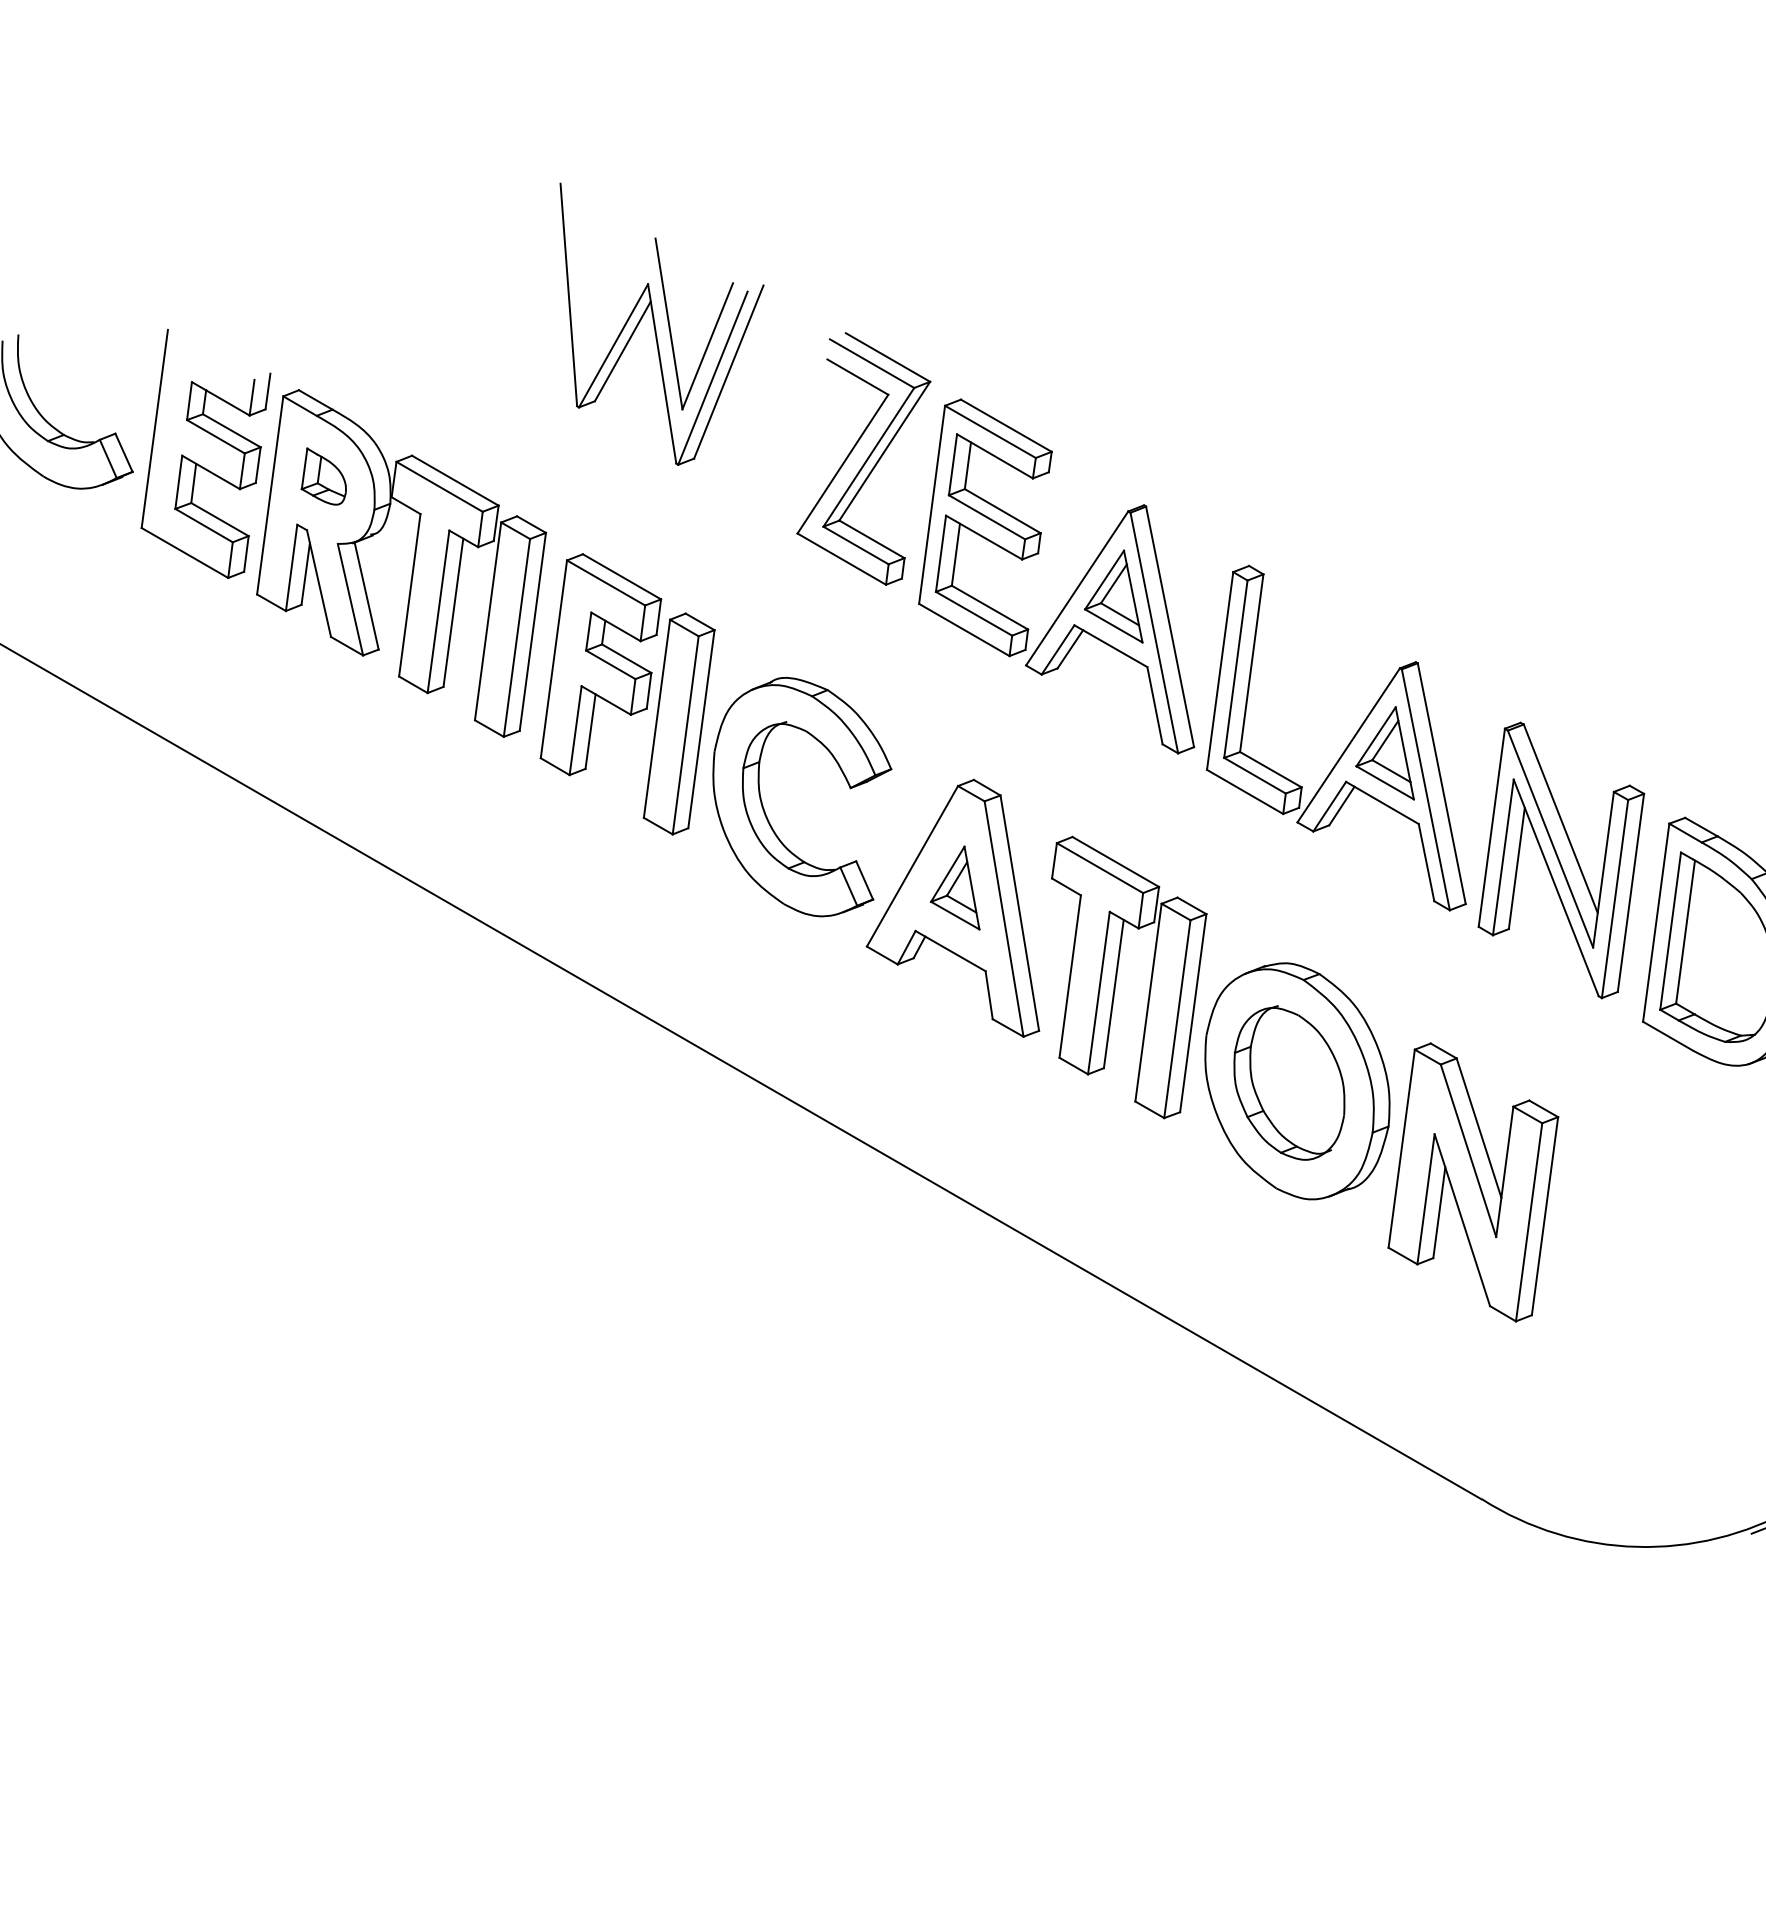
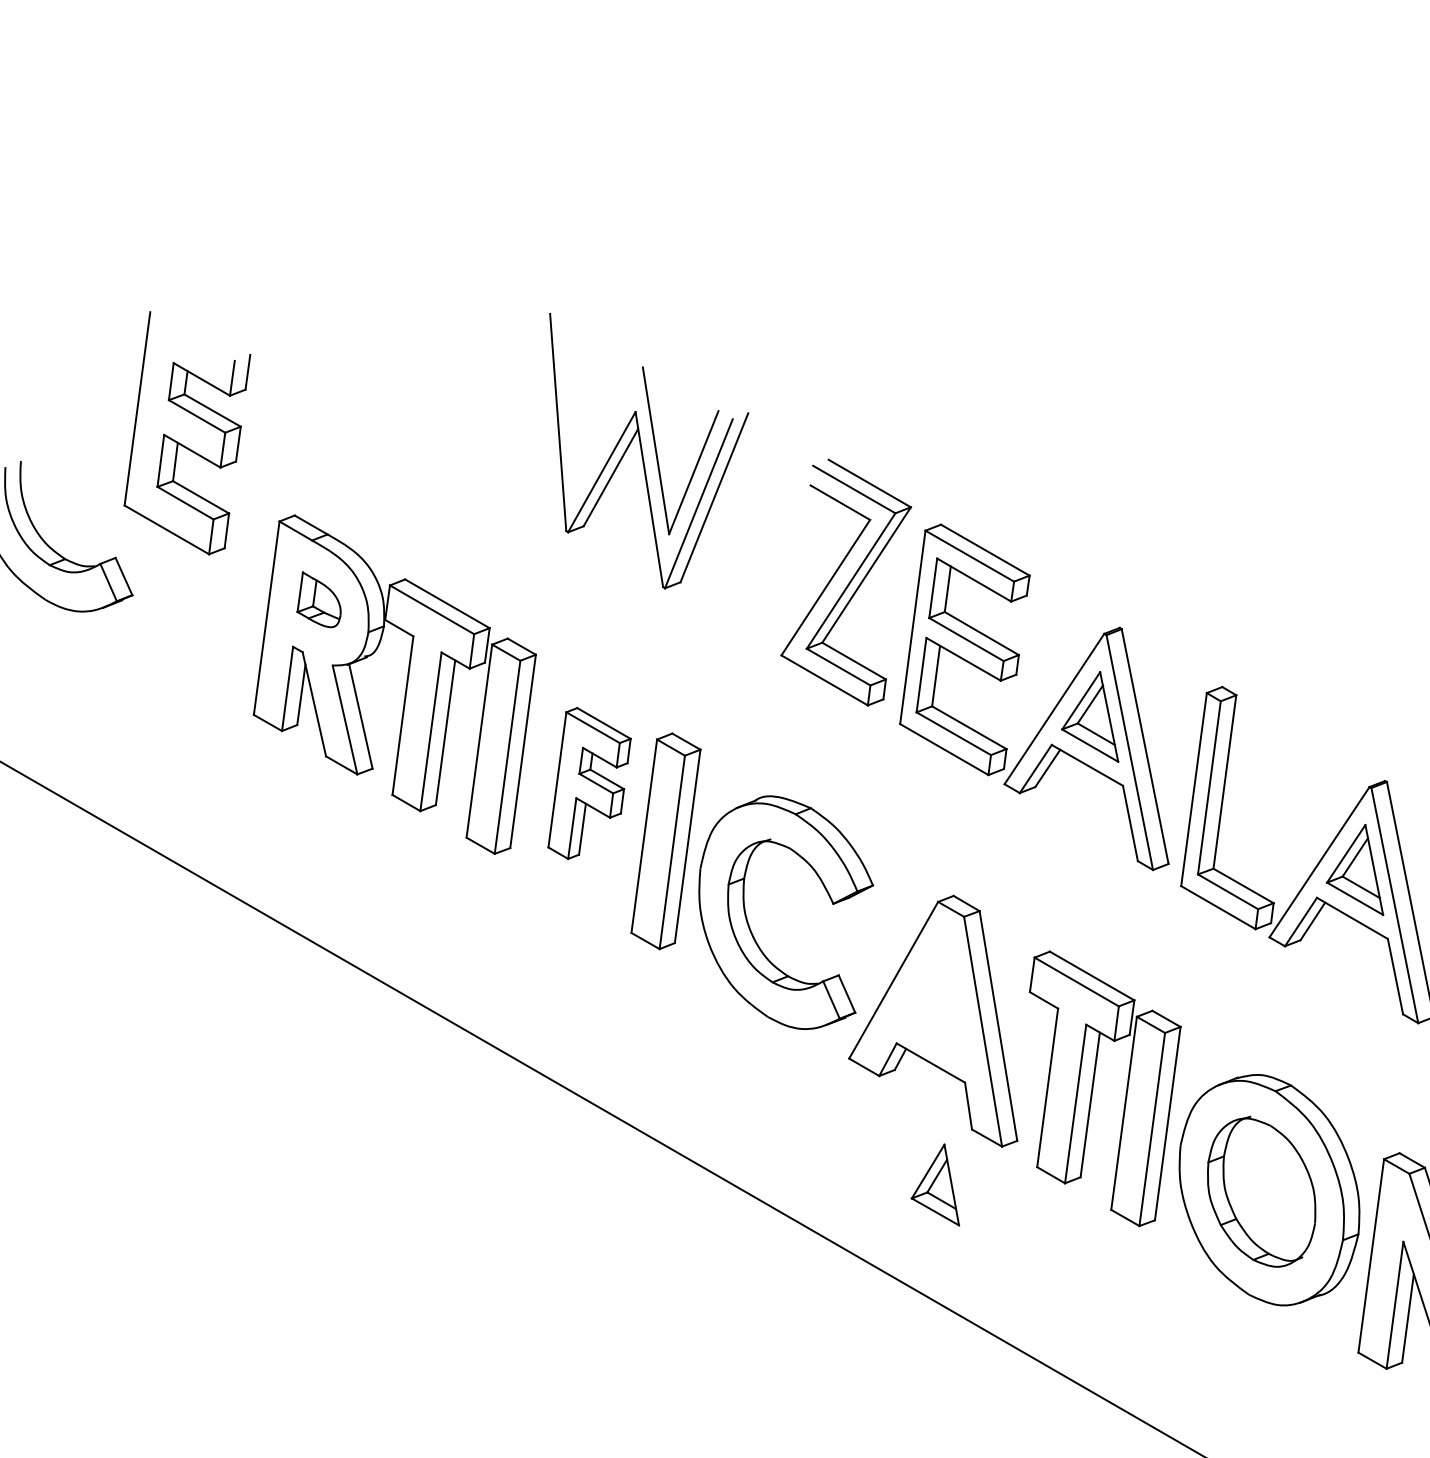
part: (199, 464) -> (181, 443), moved
part: (600, 664) -> (589, 783), size x0.7
part: (955, 887) -> (935, 1184), moved

